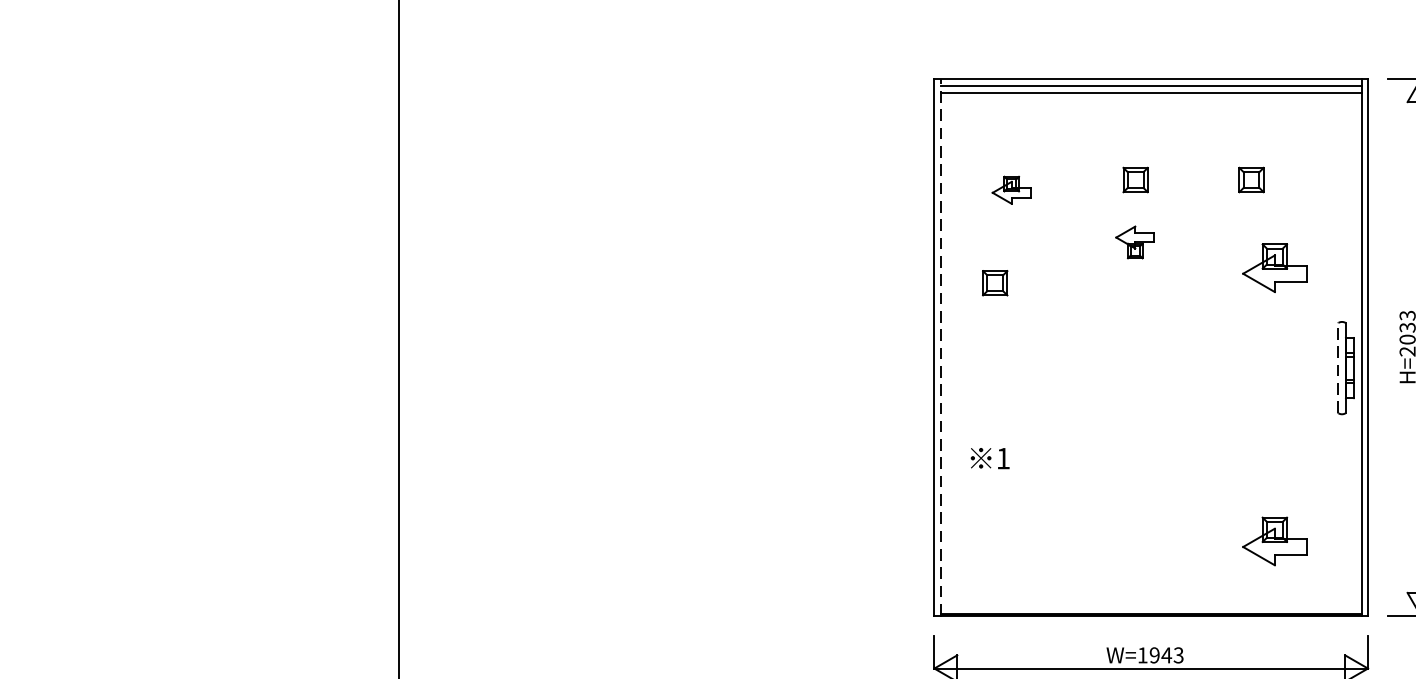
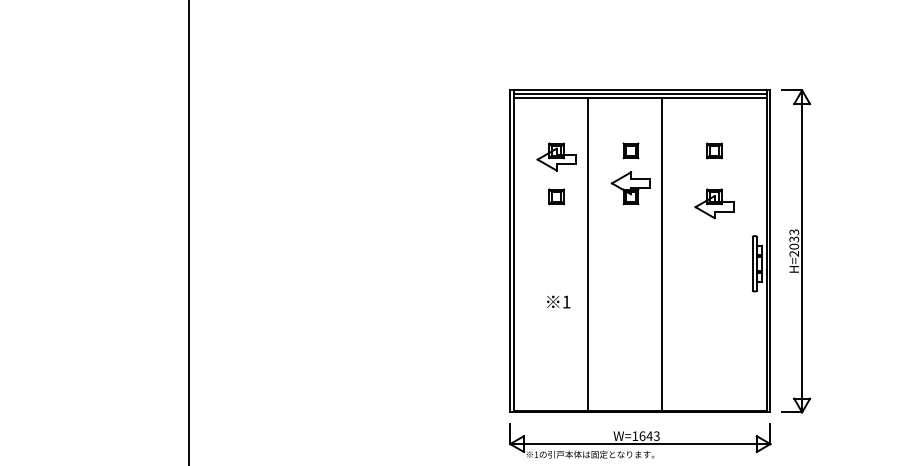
part: (1251, 179) -> (714, 150), moved
part: (1011, 189) -> (556, 156), size x1.67
part: (1134, 242) -> (630, 188), size x1.67
part: (994, 282) -> (556, 196), moved
line: (941, 345) -> (514, 250), dashed -> solid
line: (1063, 352) -> (587, 254), added
line: (1186, 352) -> (661, 254), added
line: (1338, 367) -> (752, 263), dashed -> solid
text: (989, 457) -> (558, 301), moved
part: (1274, 540) -> (714, 367), removed
text: (1154, 654) -> (642, 435), W=1943 -> W=1643

